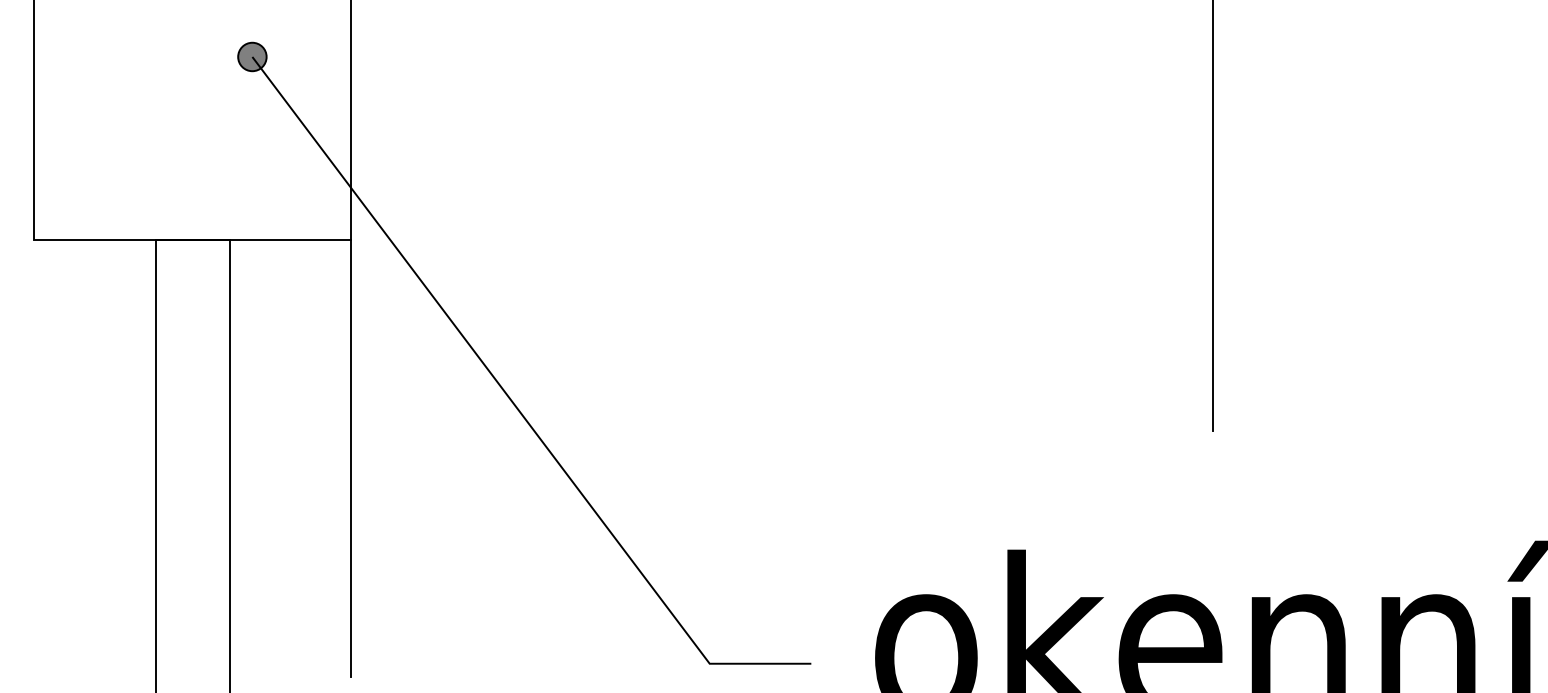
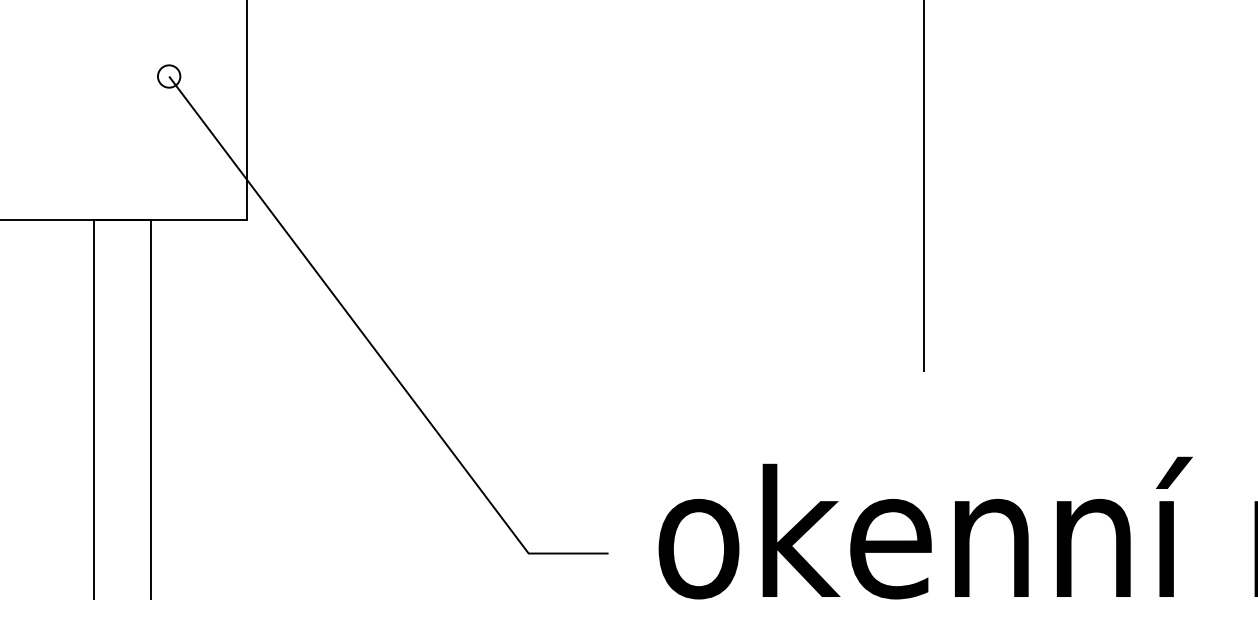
fill: (251, 56) -> (168, 76), removed
line: (352, 457) -> (247, 391), removed

